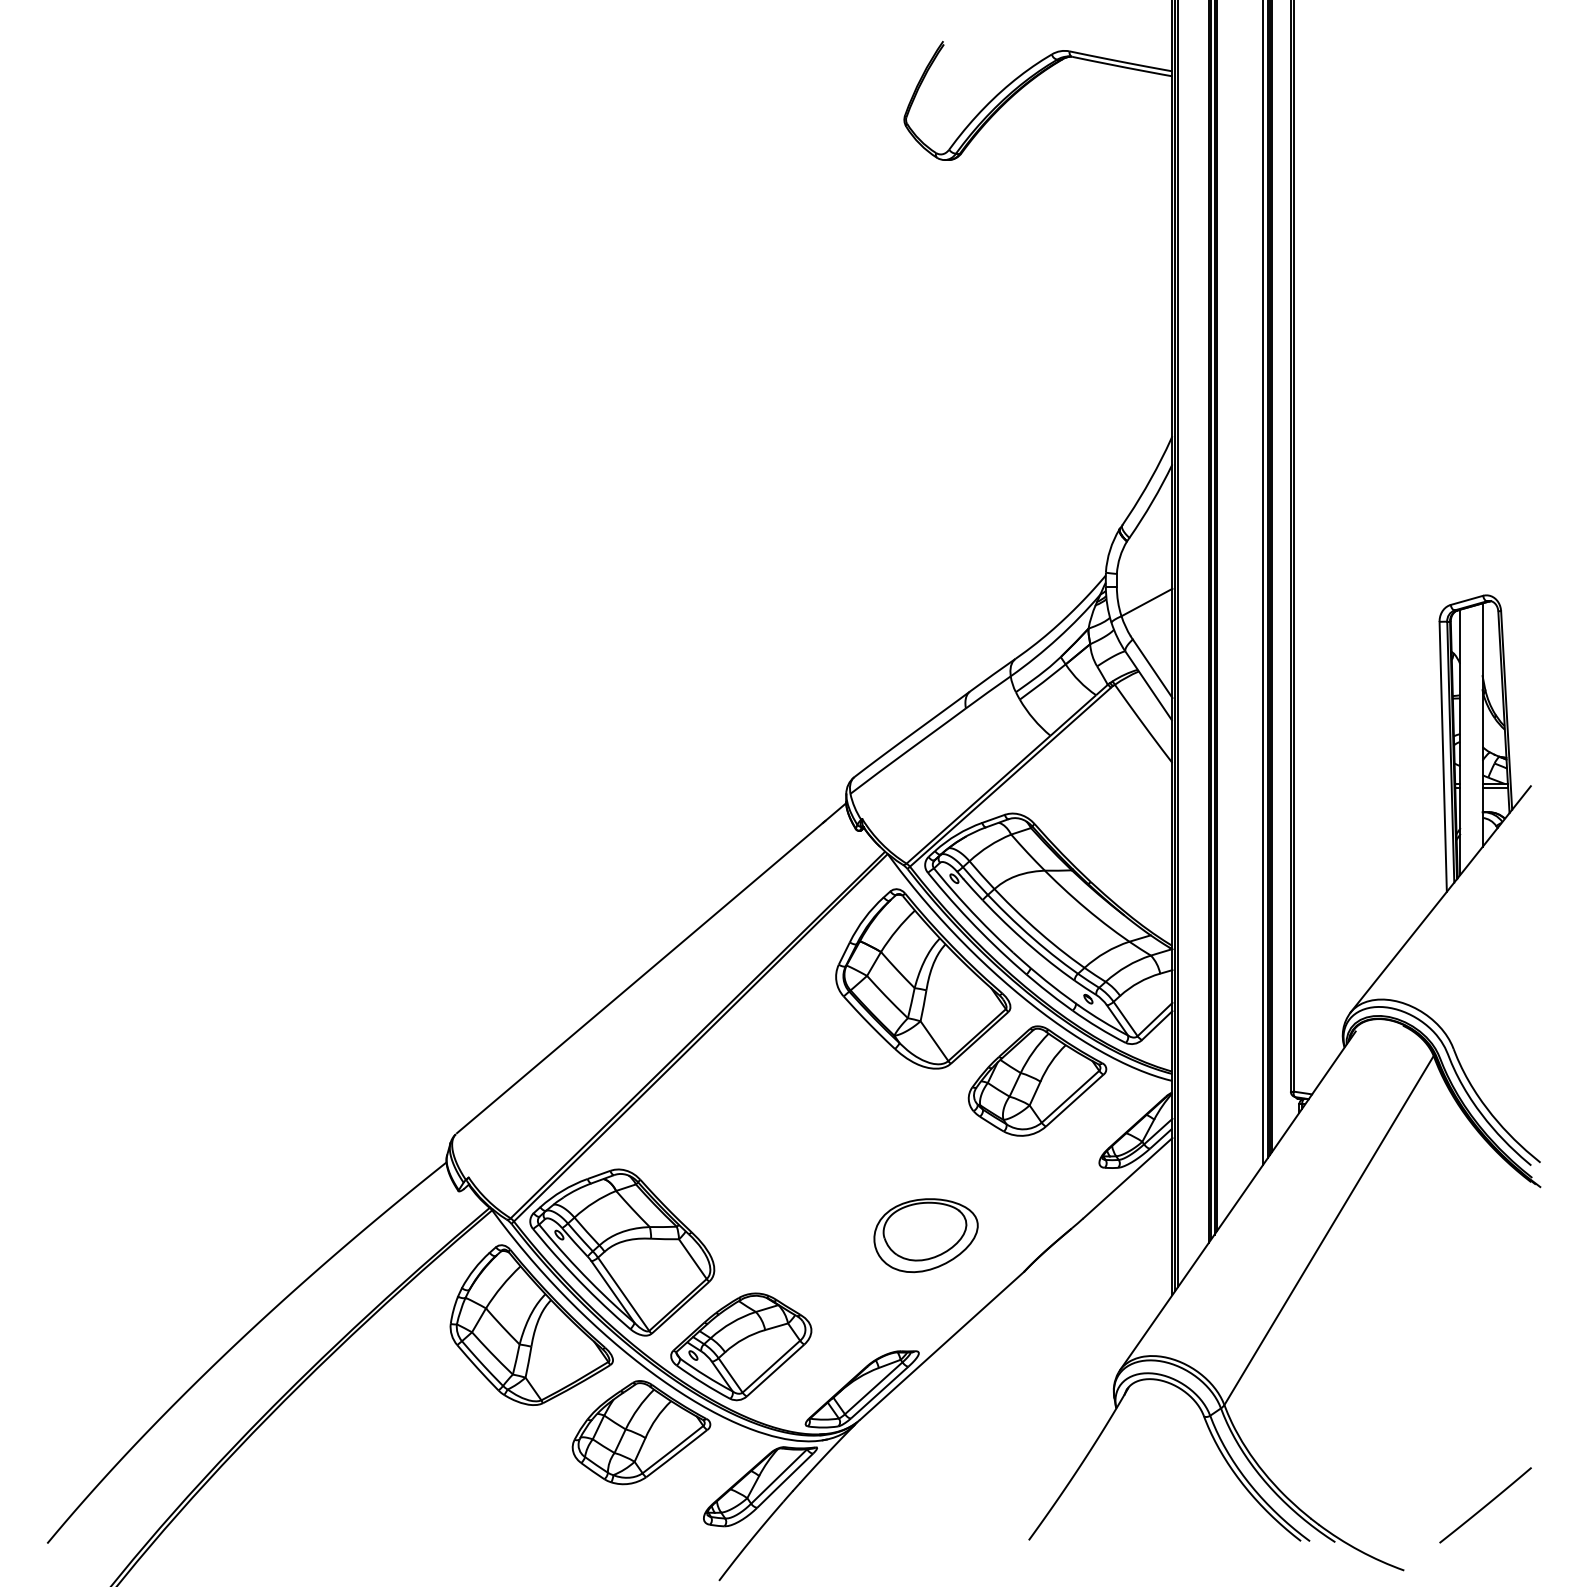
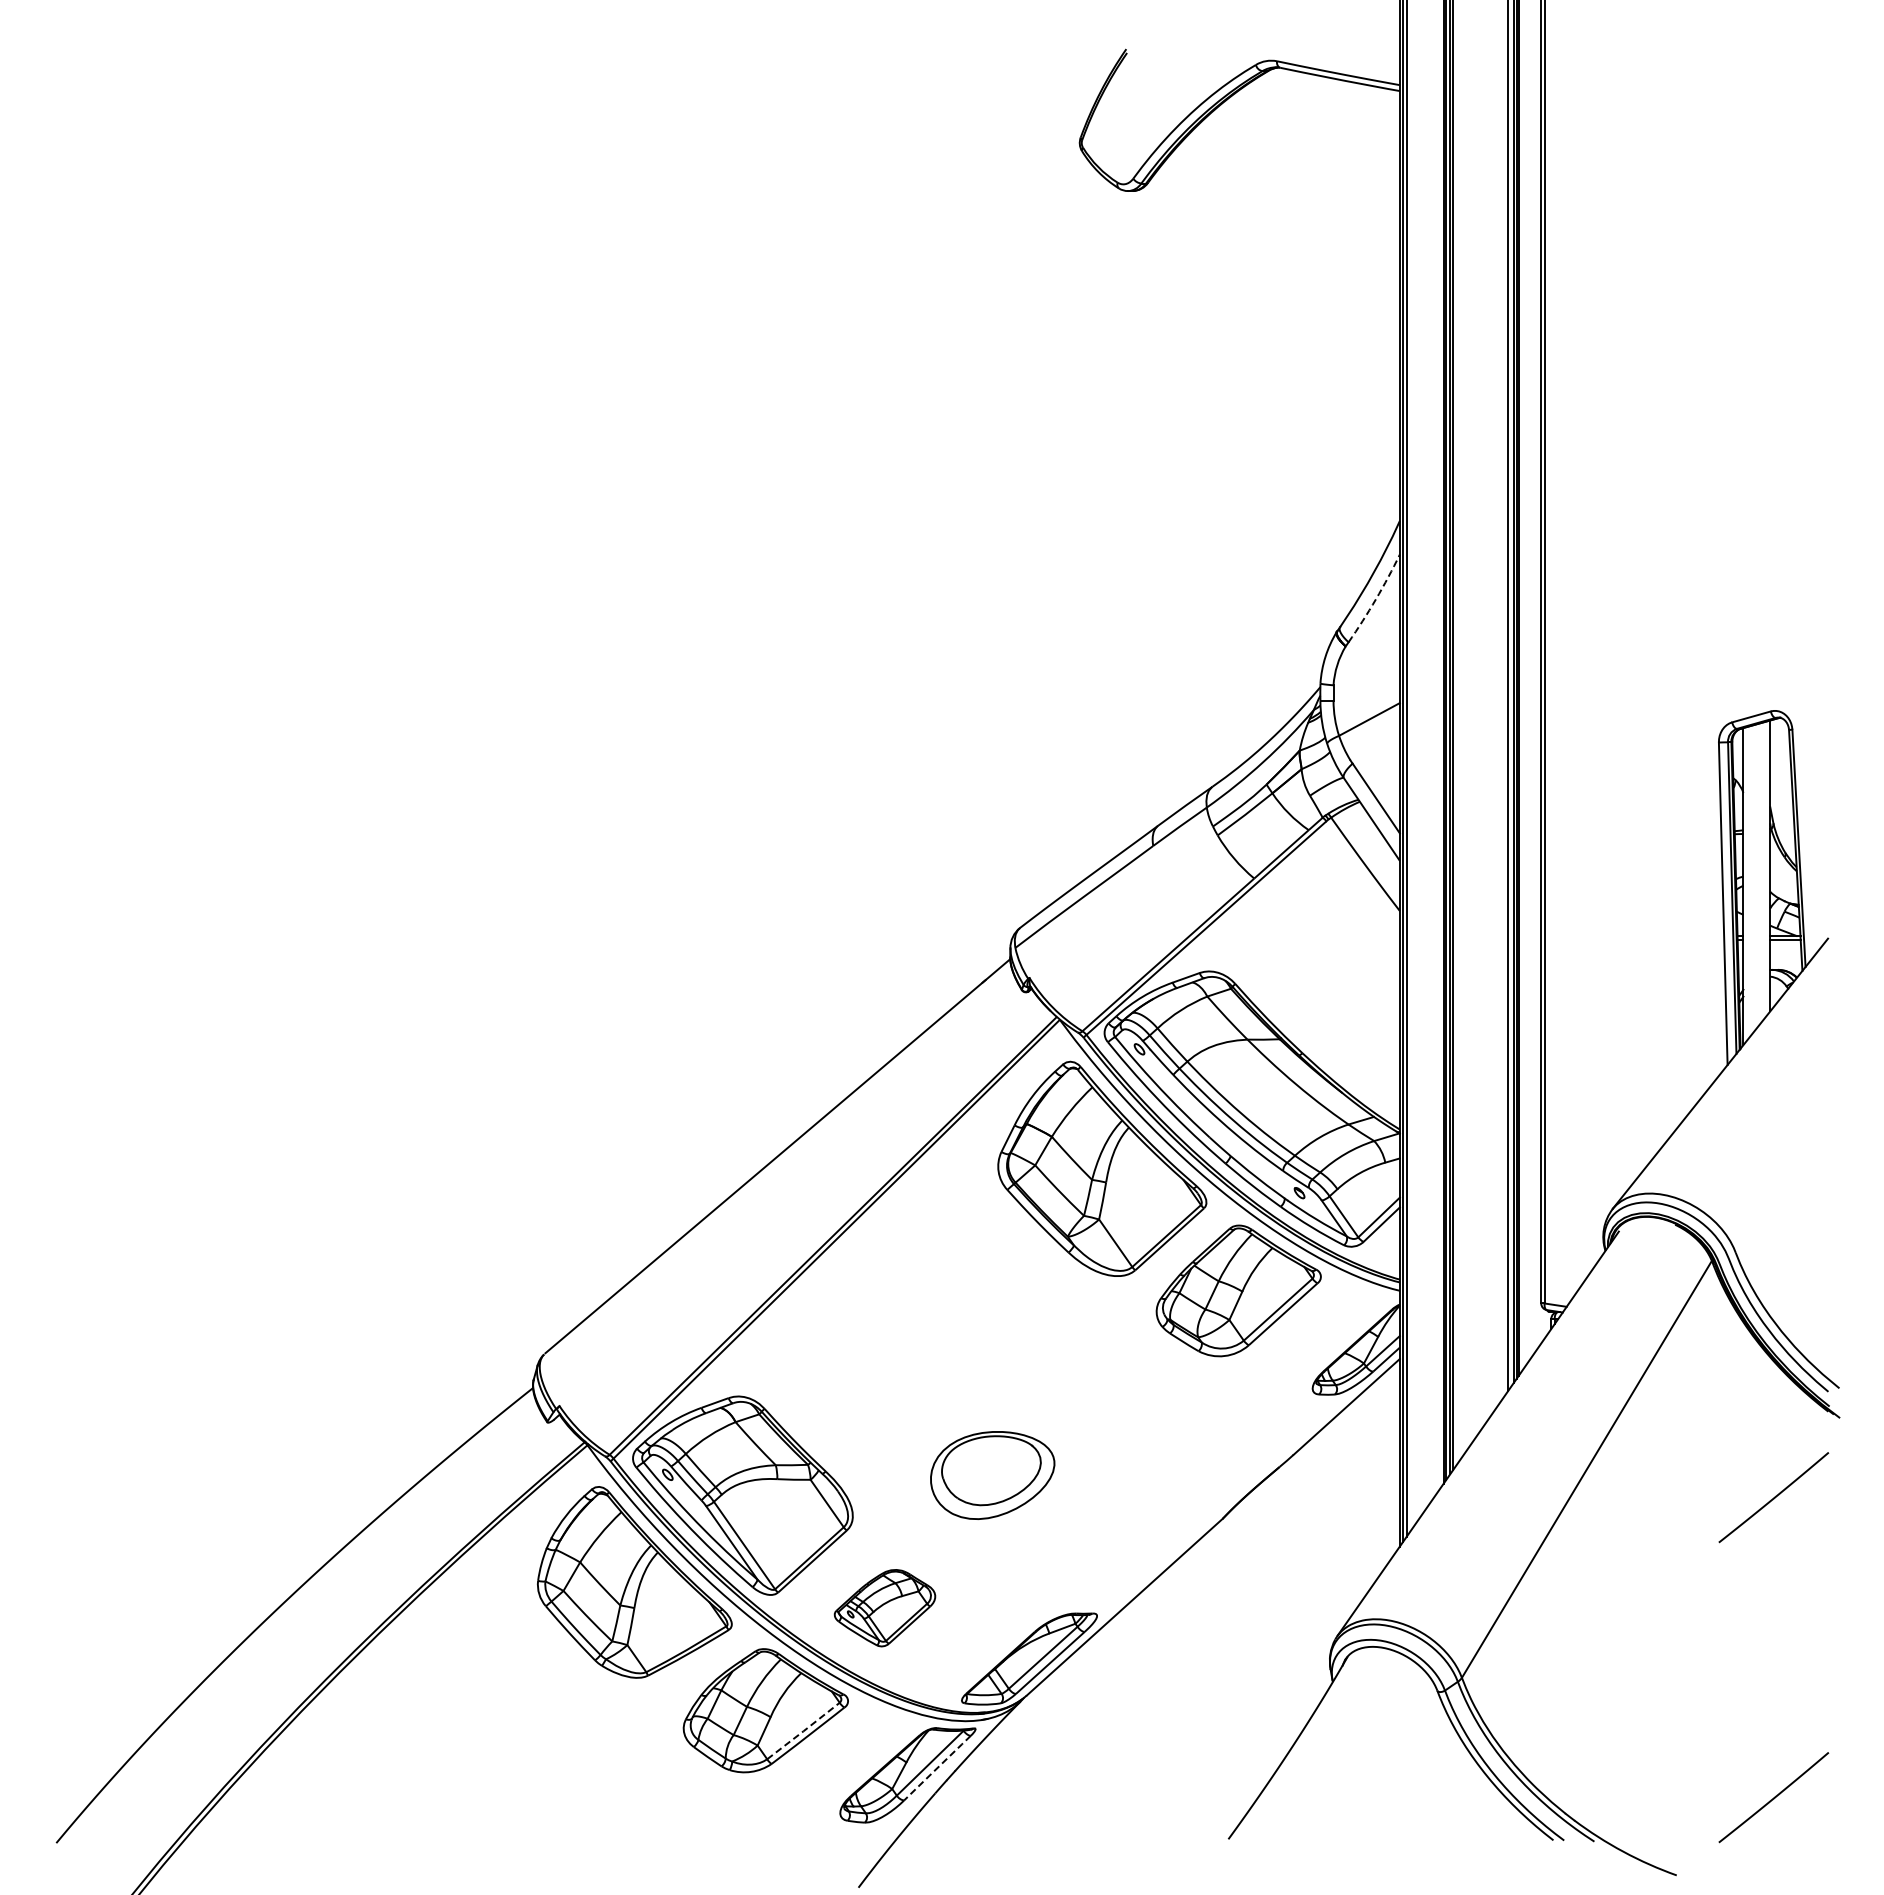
arc: (1152, 502) -> (1375, 599), solid -> dashed
part: (925, 1235) -> (992, 1475), moved
line: (1485, 1254) -> (1773, 1497), added
part: (740, 1346) -> (884, 1607), size x0.6
line: (673, 1450) -> (803, 1731), solid -> dashed
line: (784, 1481) -> (936, 1768), solid -> dashed

